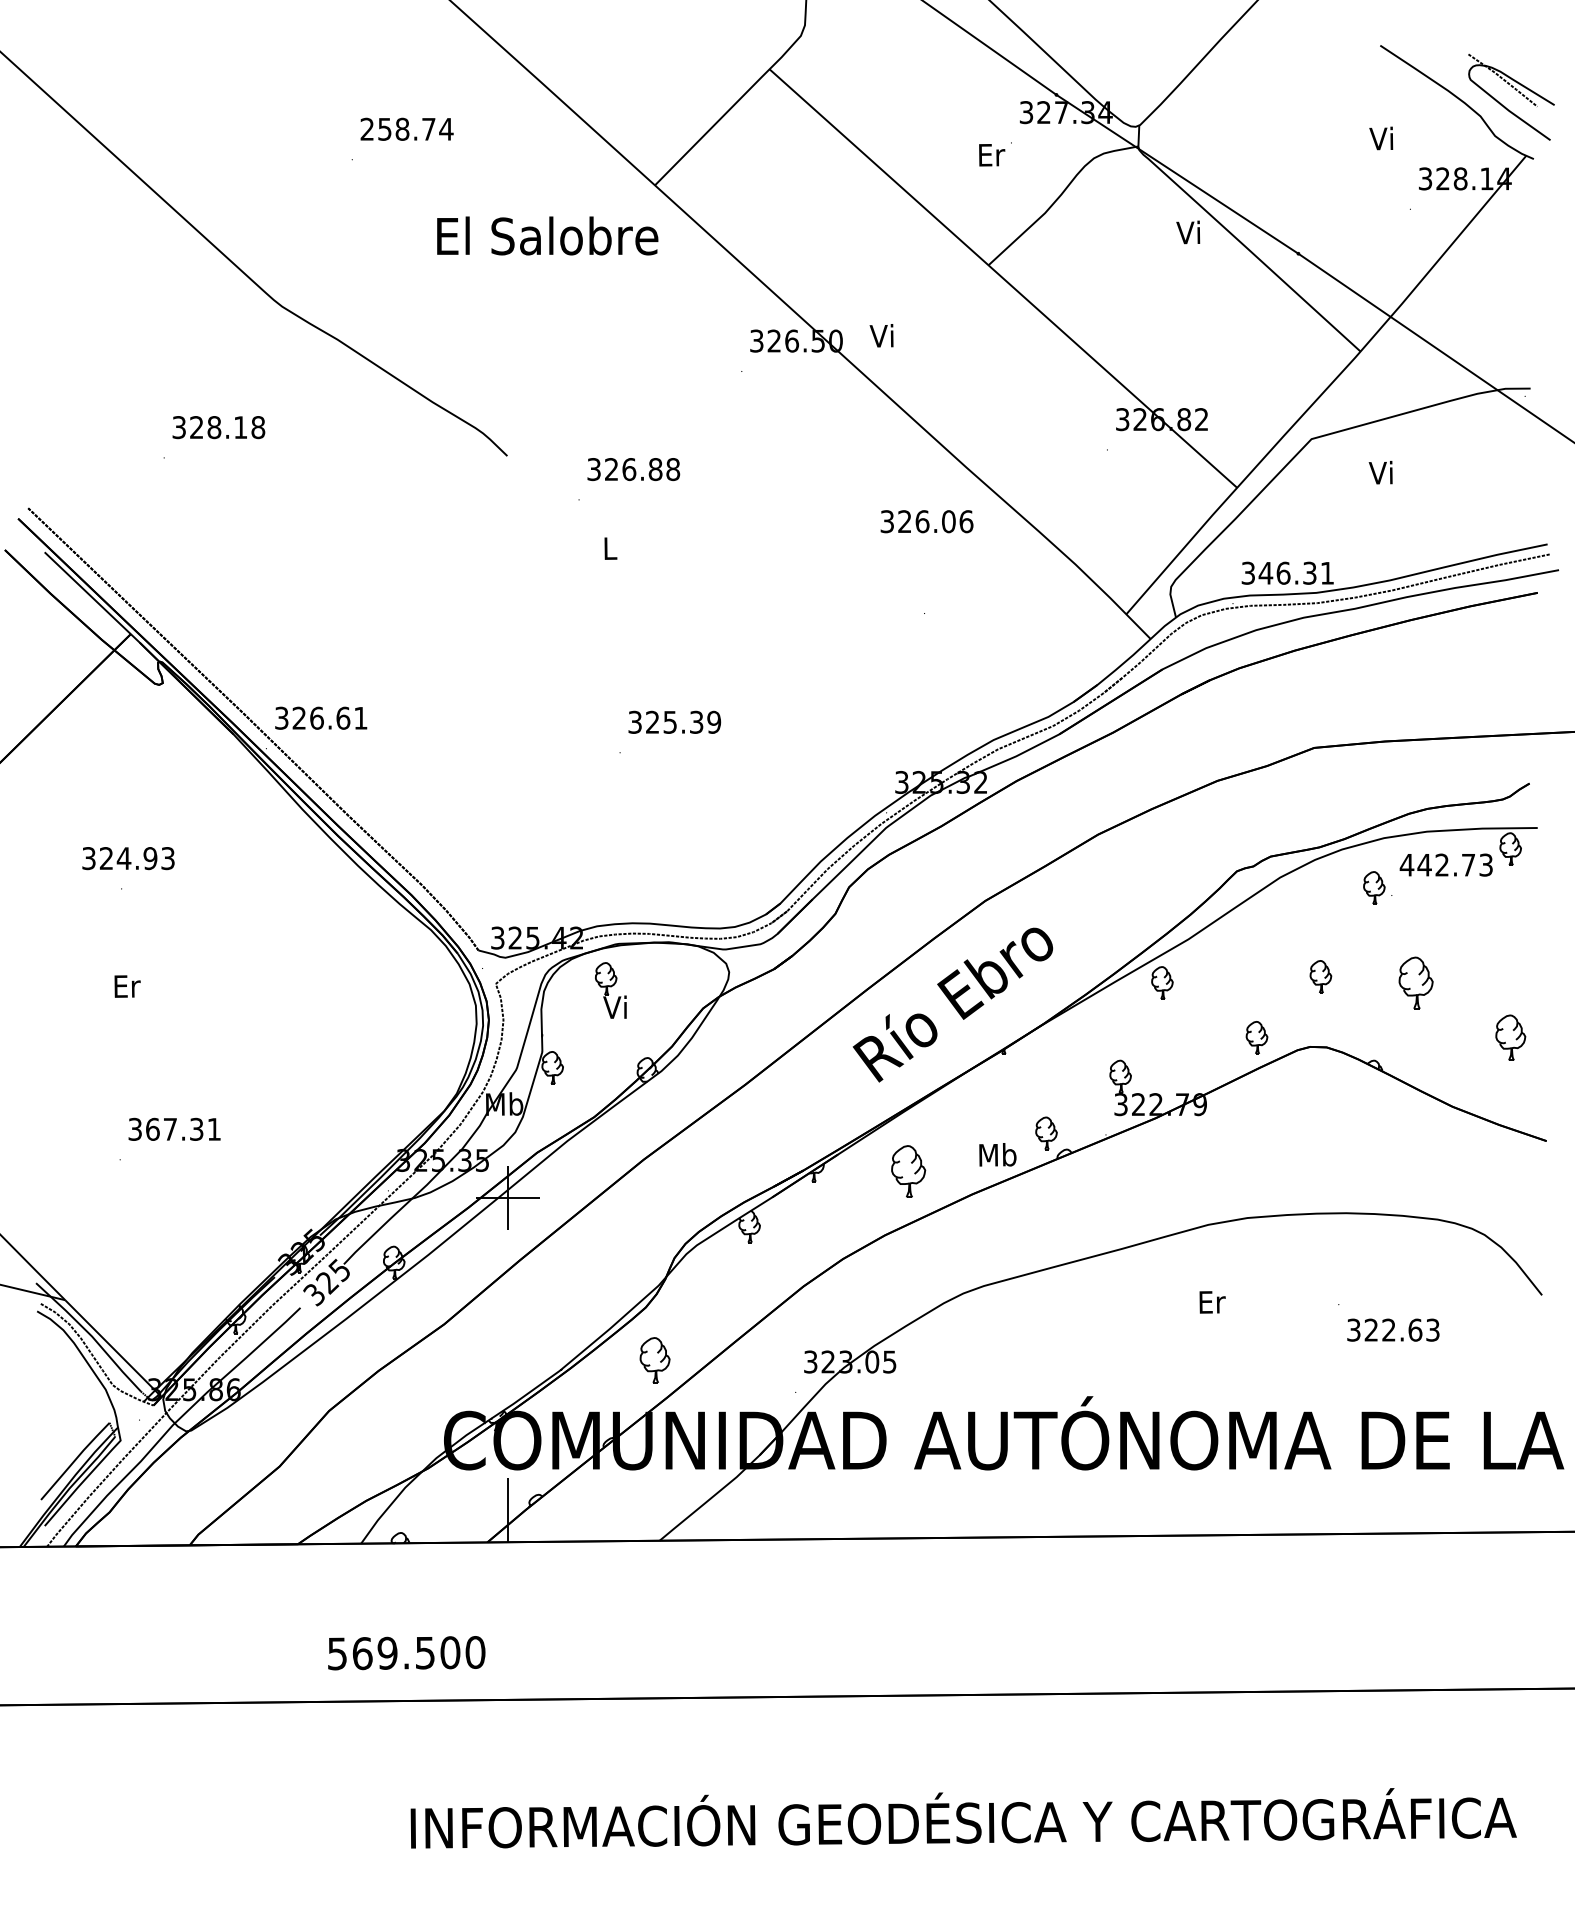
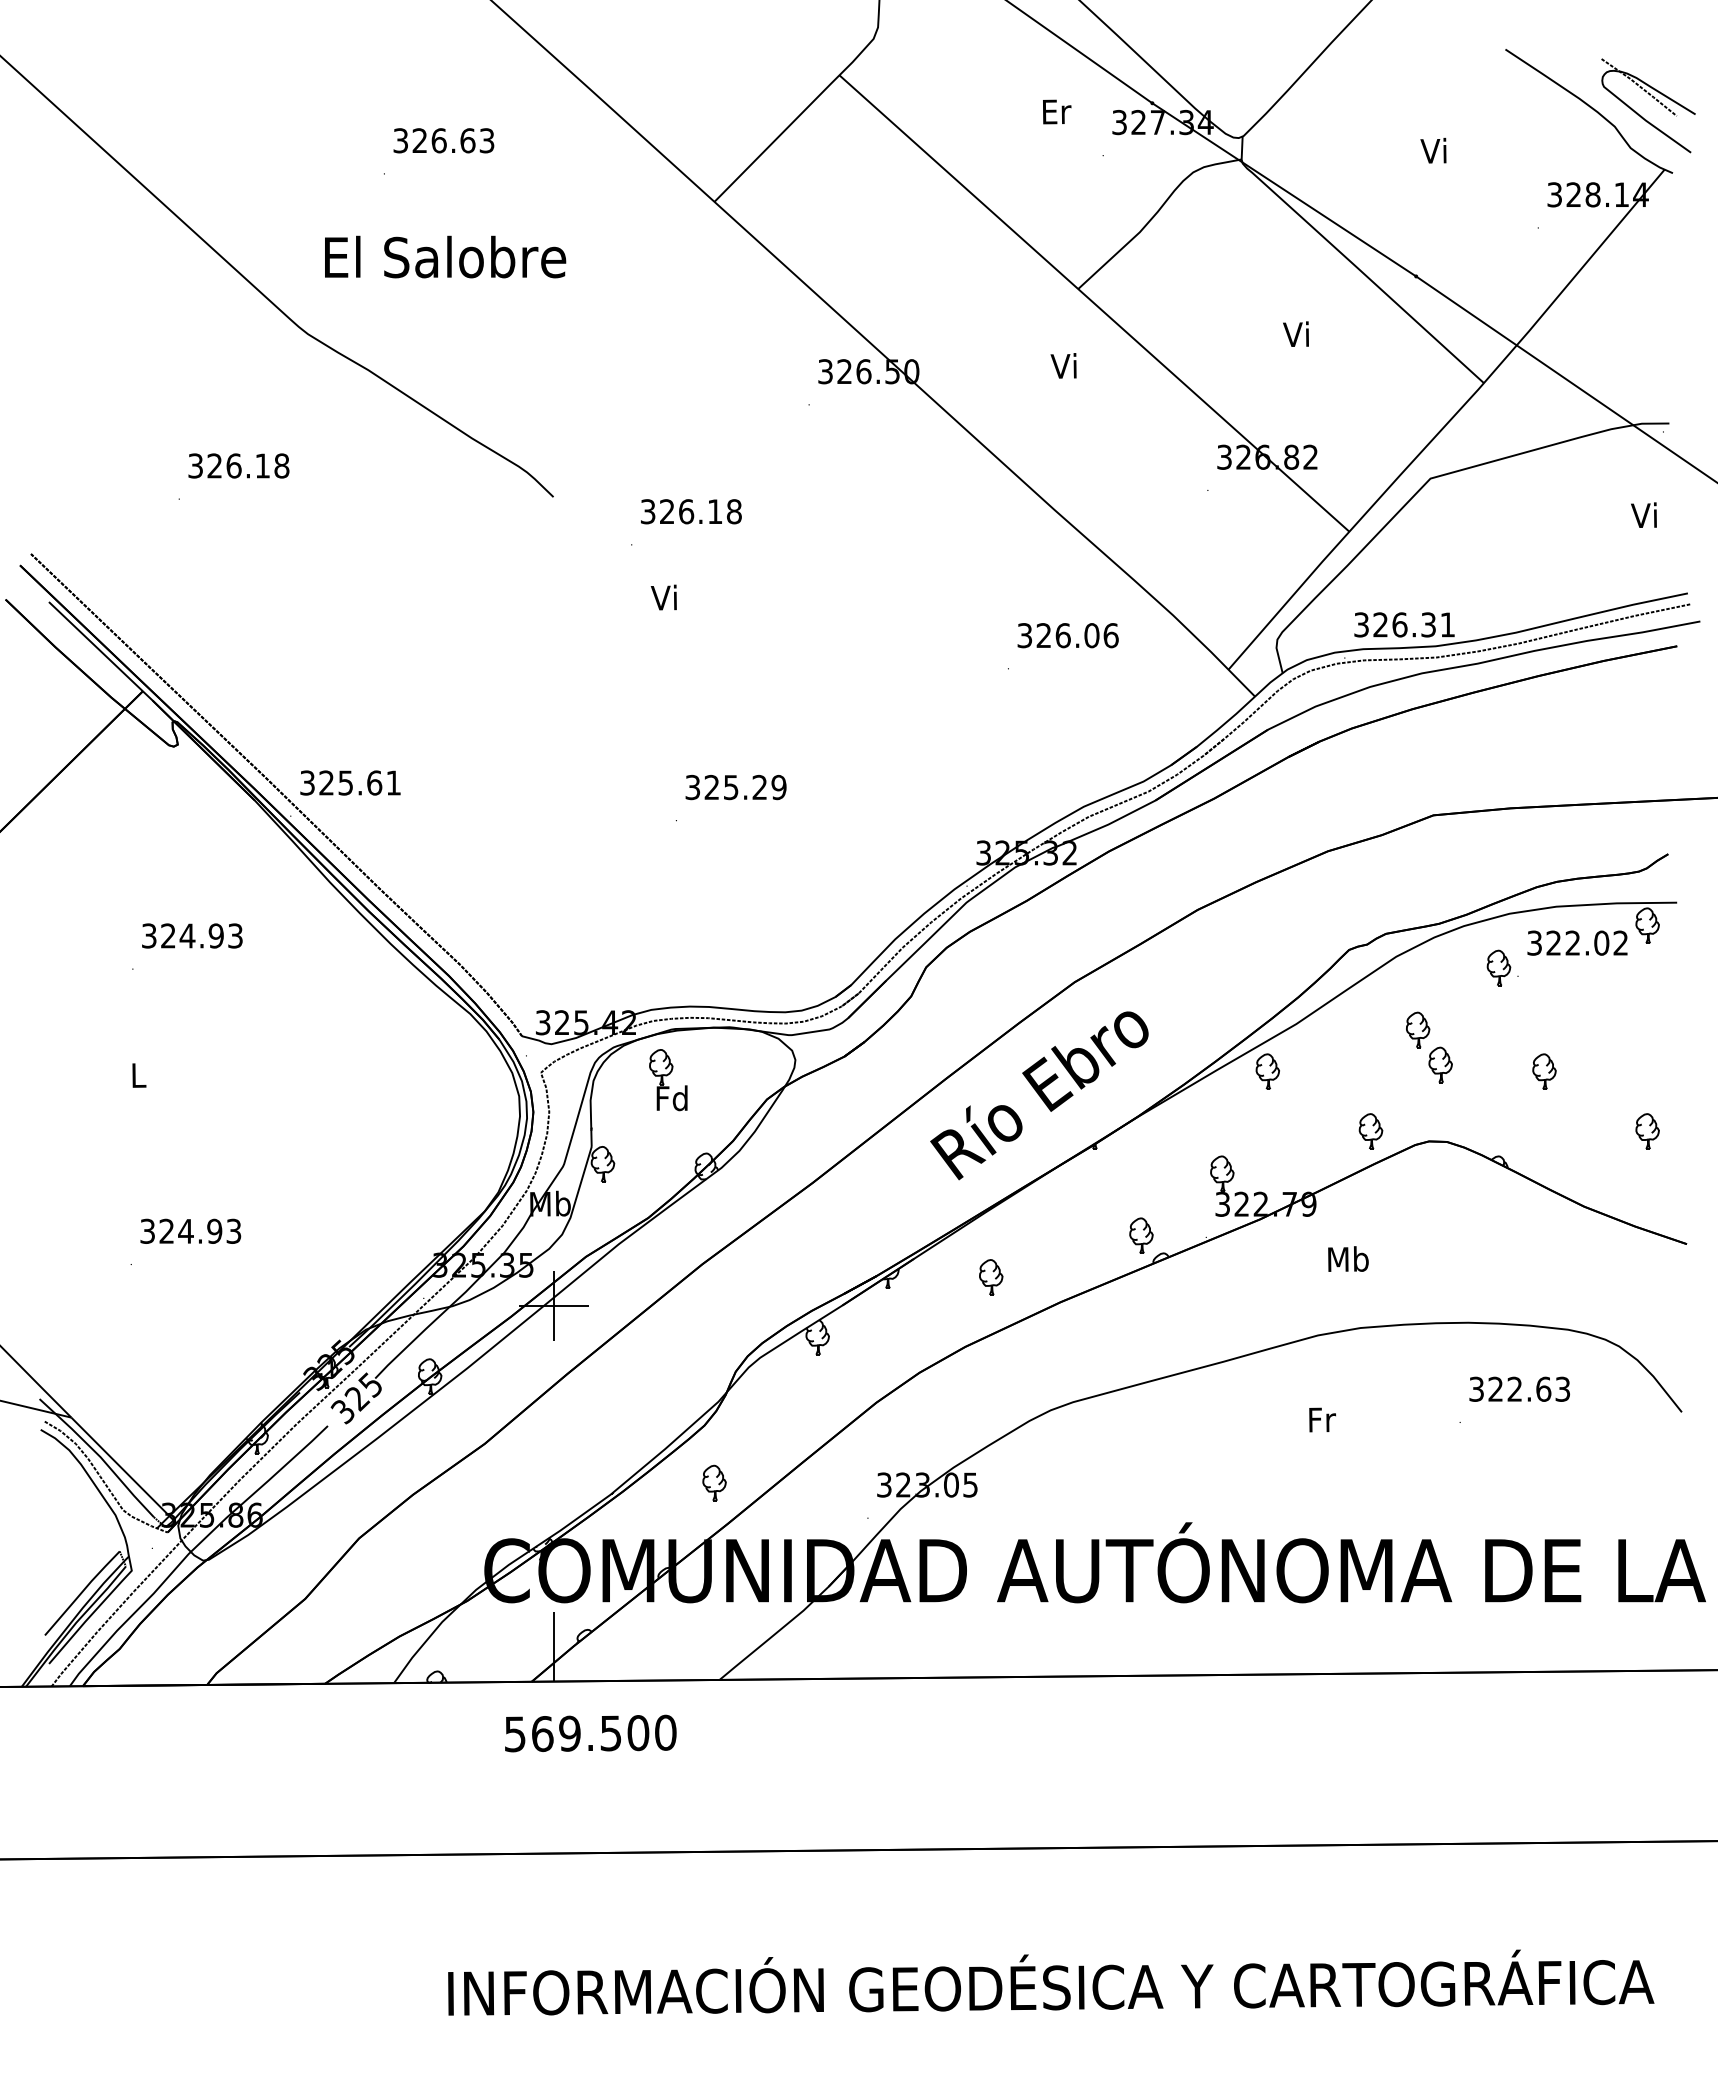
text: (406, 129) -> (443, 140), 258.74 -> 326.63
text: (1381, 138) -> (1433, 150), moved
text: (992, 154) -> (1057, 111), moved
text: (1187, 231) -> (1295, 333), moved
text: (547, 235) -> (445, 256), moved
text: (881, 335) -> (1063, 365), moved
text: (213, 427) -> (233, 465), 328.18 -> 326.18
text: (654, 469) -> (714, 511), 326.88 -> 326.18
text: (1380, 472) -> (1643, 514), moved
text: (926, 521) -> (1067, 635), moved
text: (608, 548) -> (663, 597), L -> Vi
text: (1265, 572) -> (1380, 624), 346.31 -> 326.31
text: (316, 717) -> (345, 782), 326.61 -> 325.61
text: (696, 722) -> (759, 787), 325.39 -> 325.29
text: (128, 858) -> (192, 935), moved
text: (1446, 864) -> (1577, 942), 442.73 -> 322.02
part: (1300, 944) -> (1418, 1029), added
part: (1416, 982) -> (1544, 1071), size x0.62
text: (127, 986) -> (139, 1075), Er -> L
text: (615, 1007) -> (671, 1098), Vi -> Fd
part: (1510, 1037) -> (1647, 1131), size x0.71
text: (183, 1128) -> (200, 1230), 367.31 -> 324.93
text: (997, 1154) -> (1348, 1258), moved
part: (909, 1171) -> (991, 1277), size x0.62
text: (1212, 1302) -> (1322, 1420), Er -> Fr
text: (1393, 1329) -> (1519, 1388), moved
part: (654, 1359) -> (714, 1482), size x0.71
text: (406, 1653) -> (590, 1733), moved

